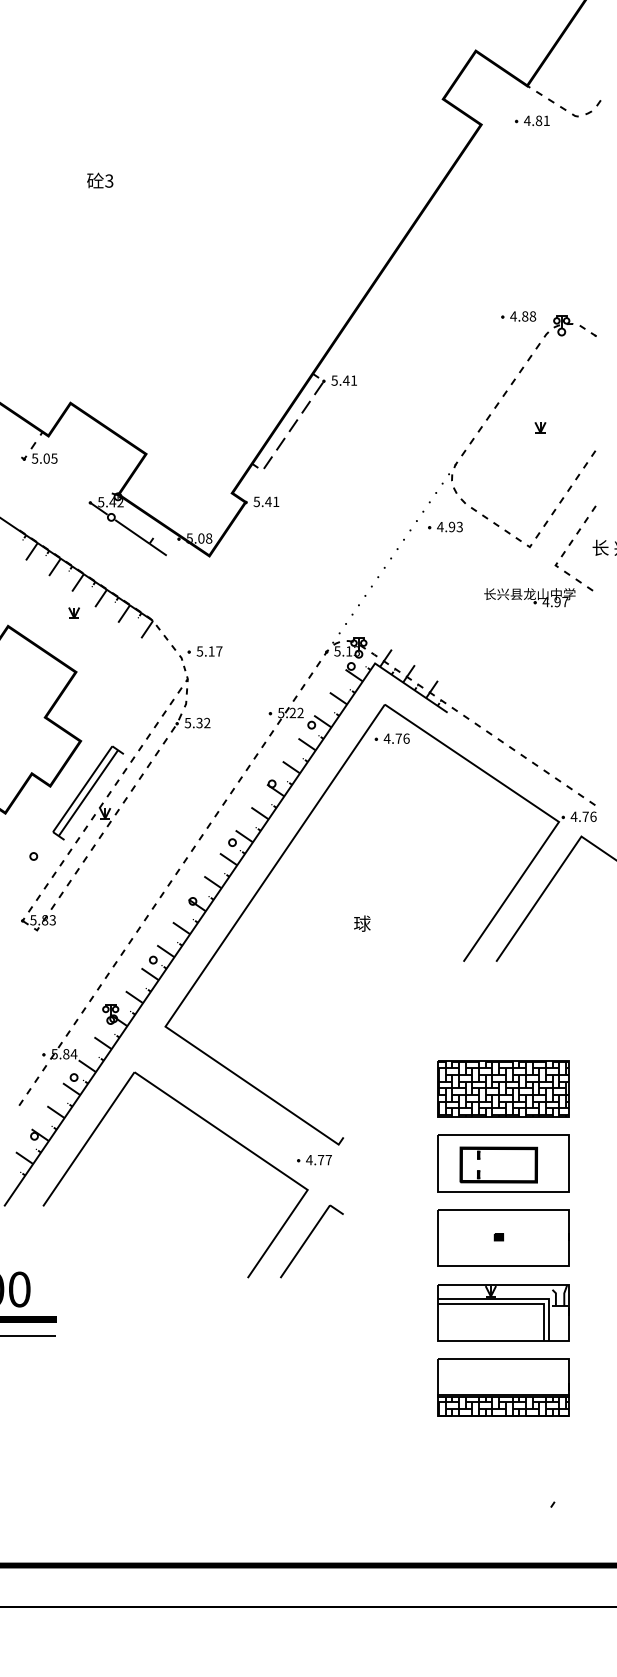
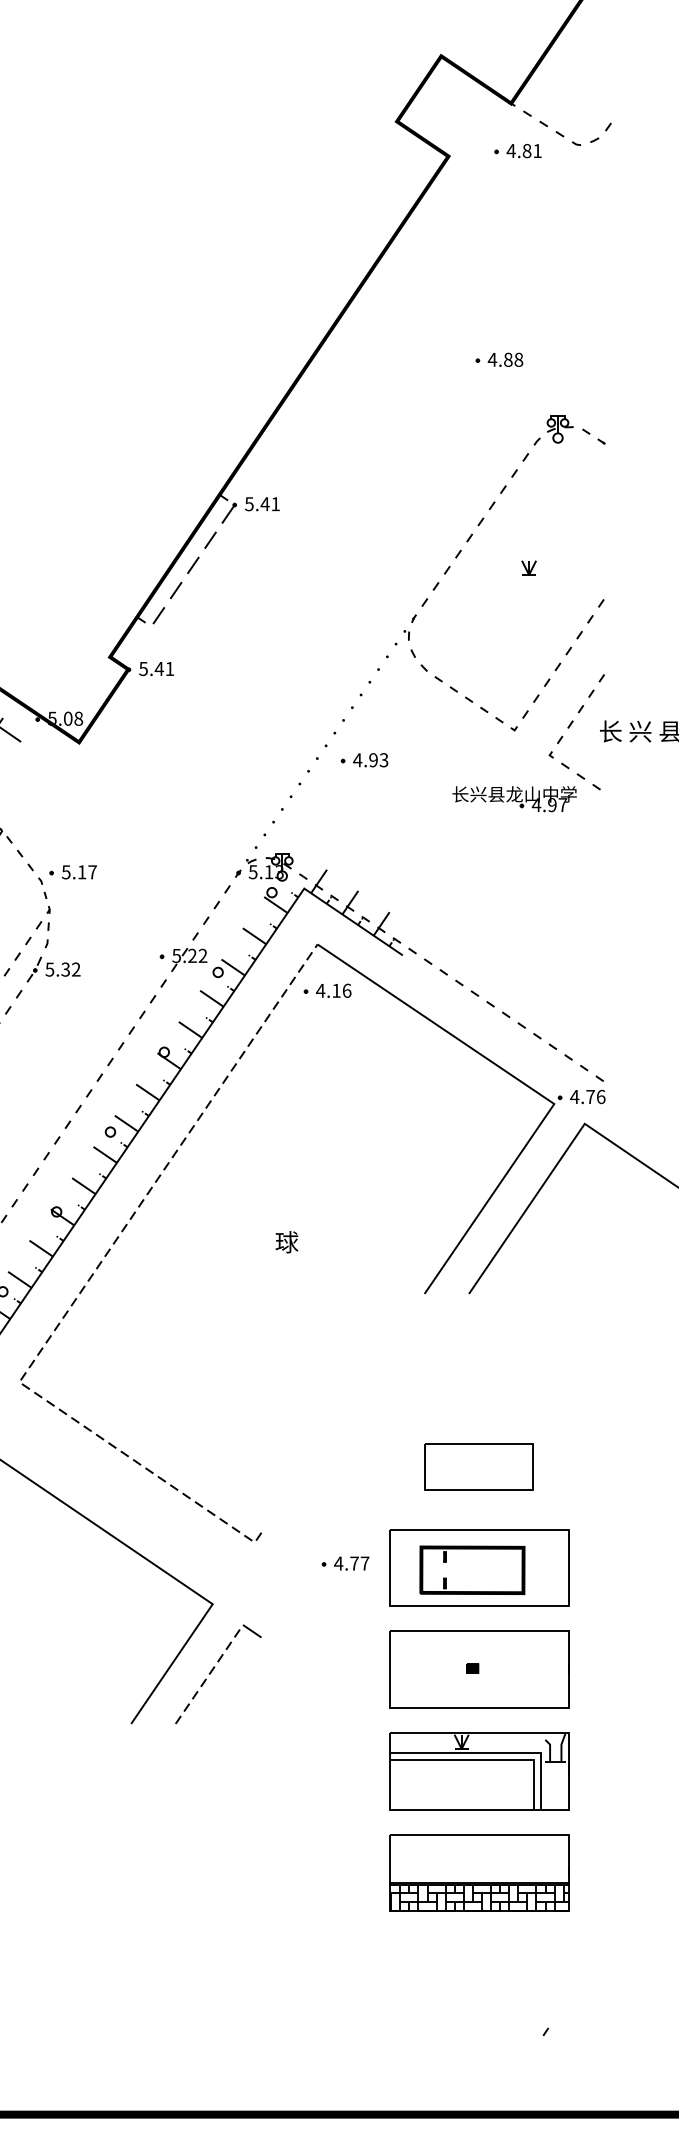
text: (518, 316) -> (499, 359), moved
text: (445, 526) -> (364, 759), moved
text: (398, 738) -> (336, 990), 4.76 -> 4.16
line: (213, 956) -> (84, 1286), solid -> dashed
part: (503, 1088) -> (478, 1466), size x0.6
text: (314, 1160) -> (345, 1564), moved
line: (305, 1241) -> (209, 1674), solid -> dashed

